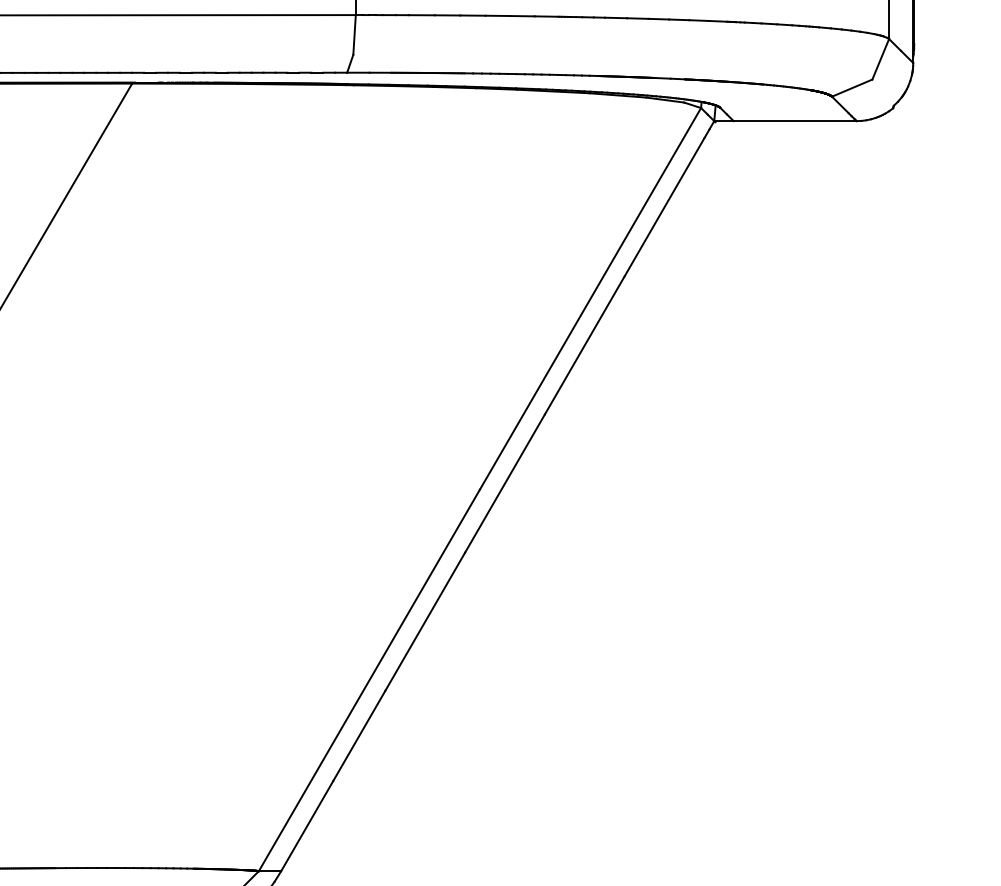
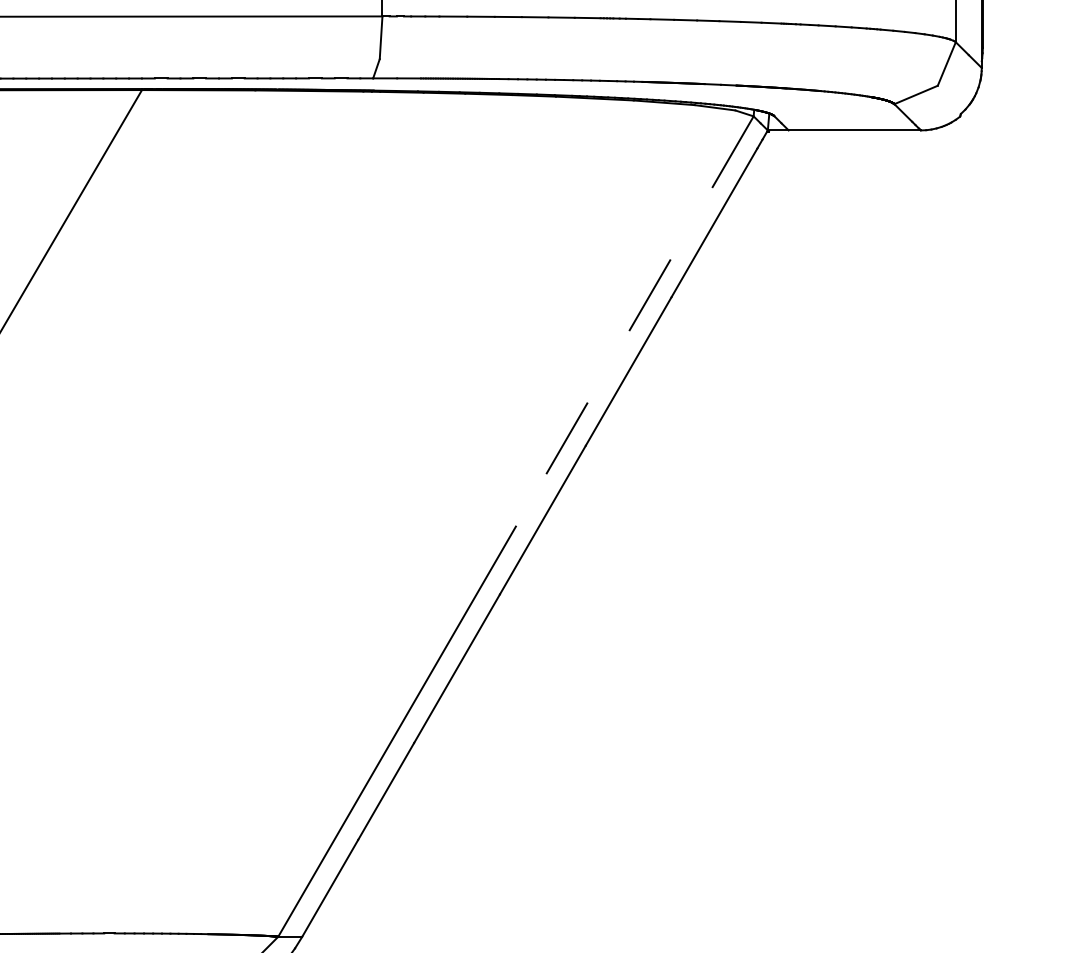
line: (590, 298) -> (634, 321), solid -> dashed

